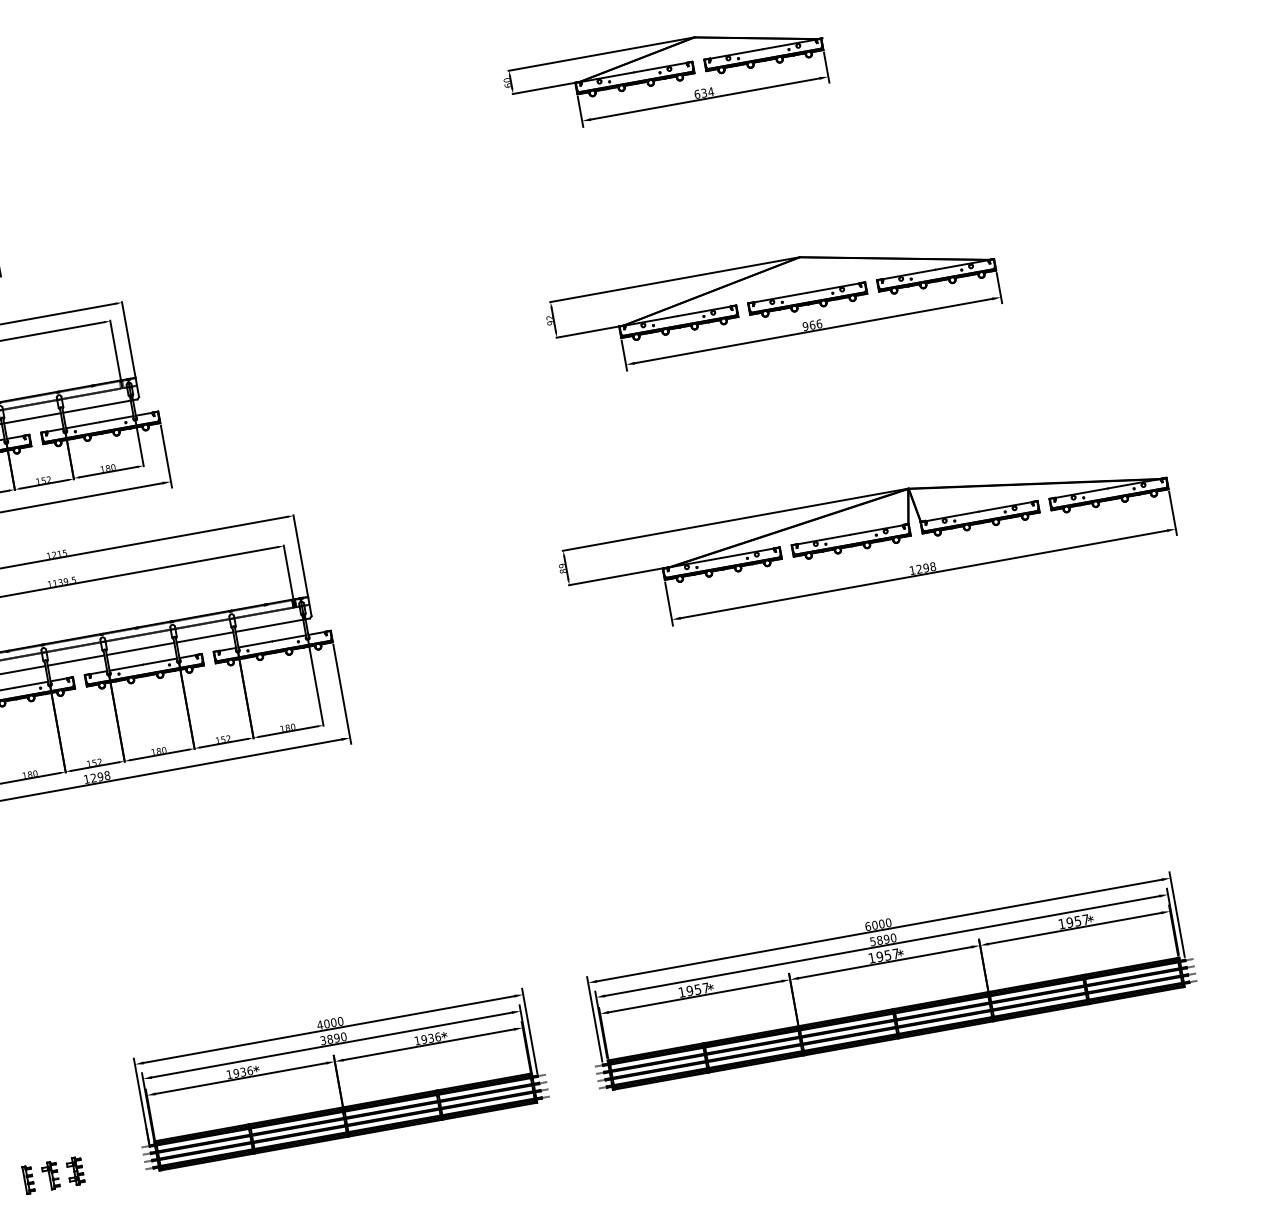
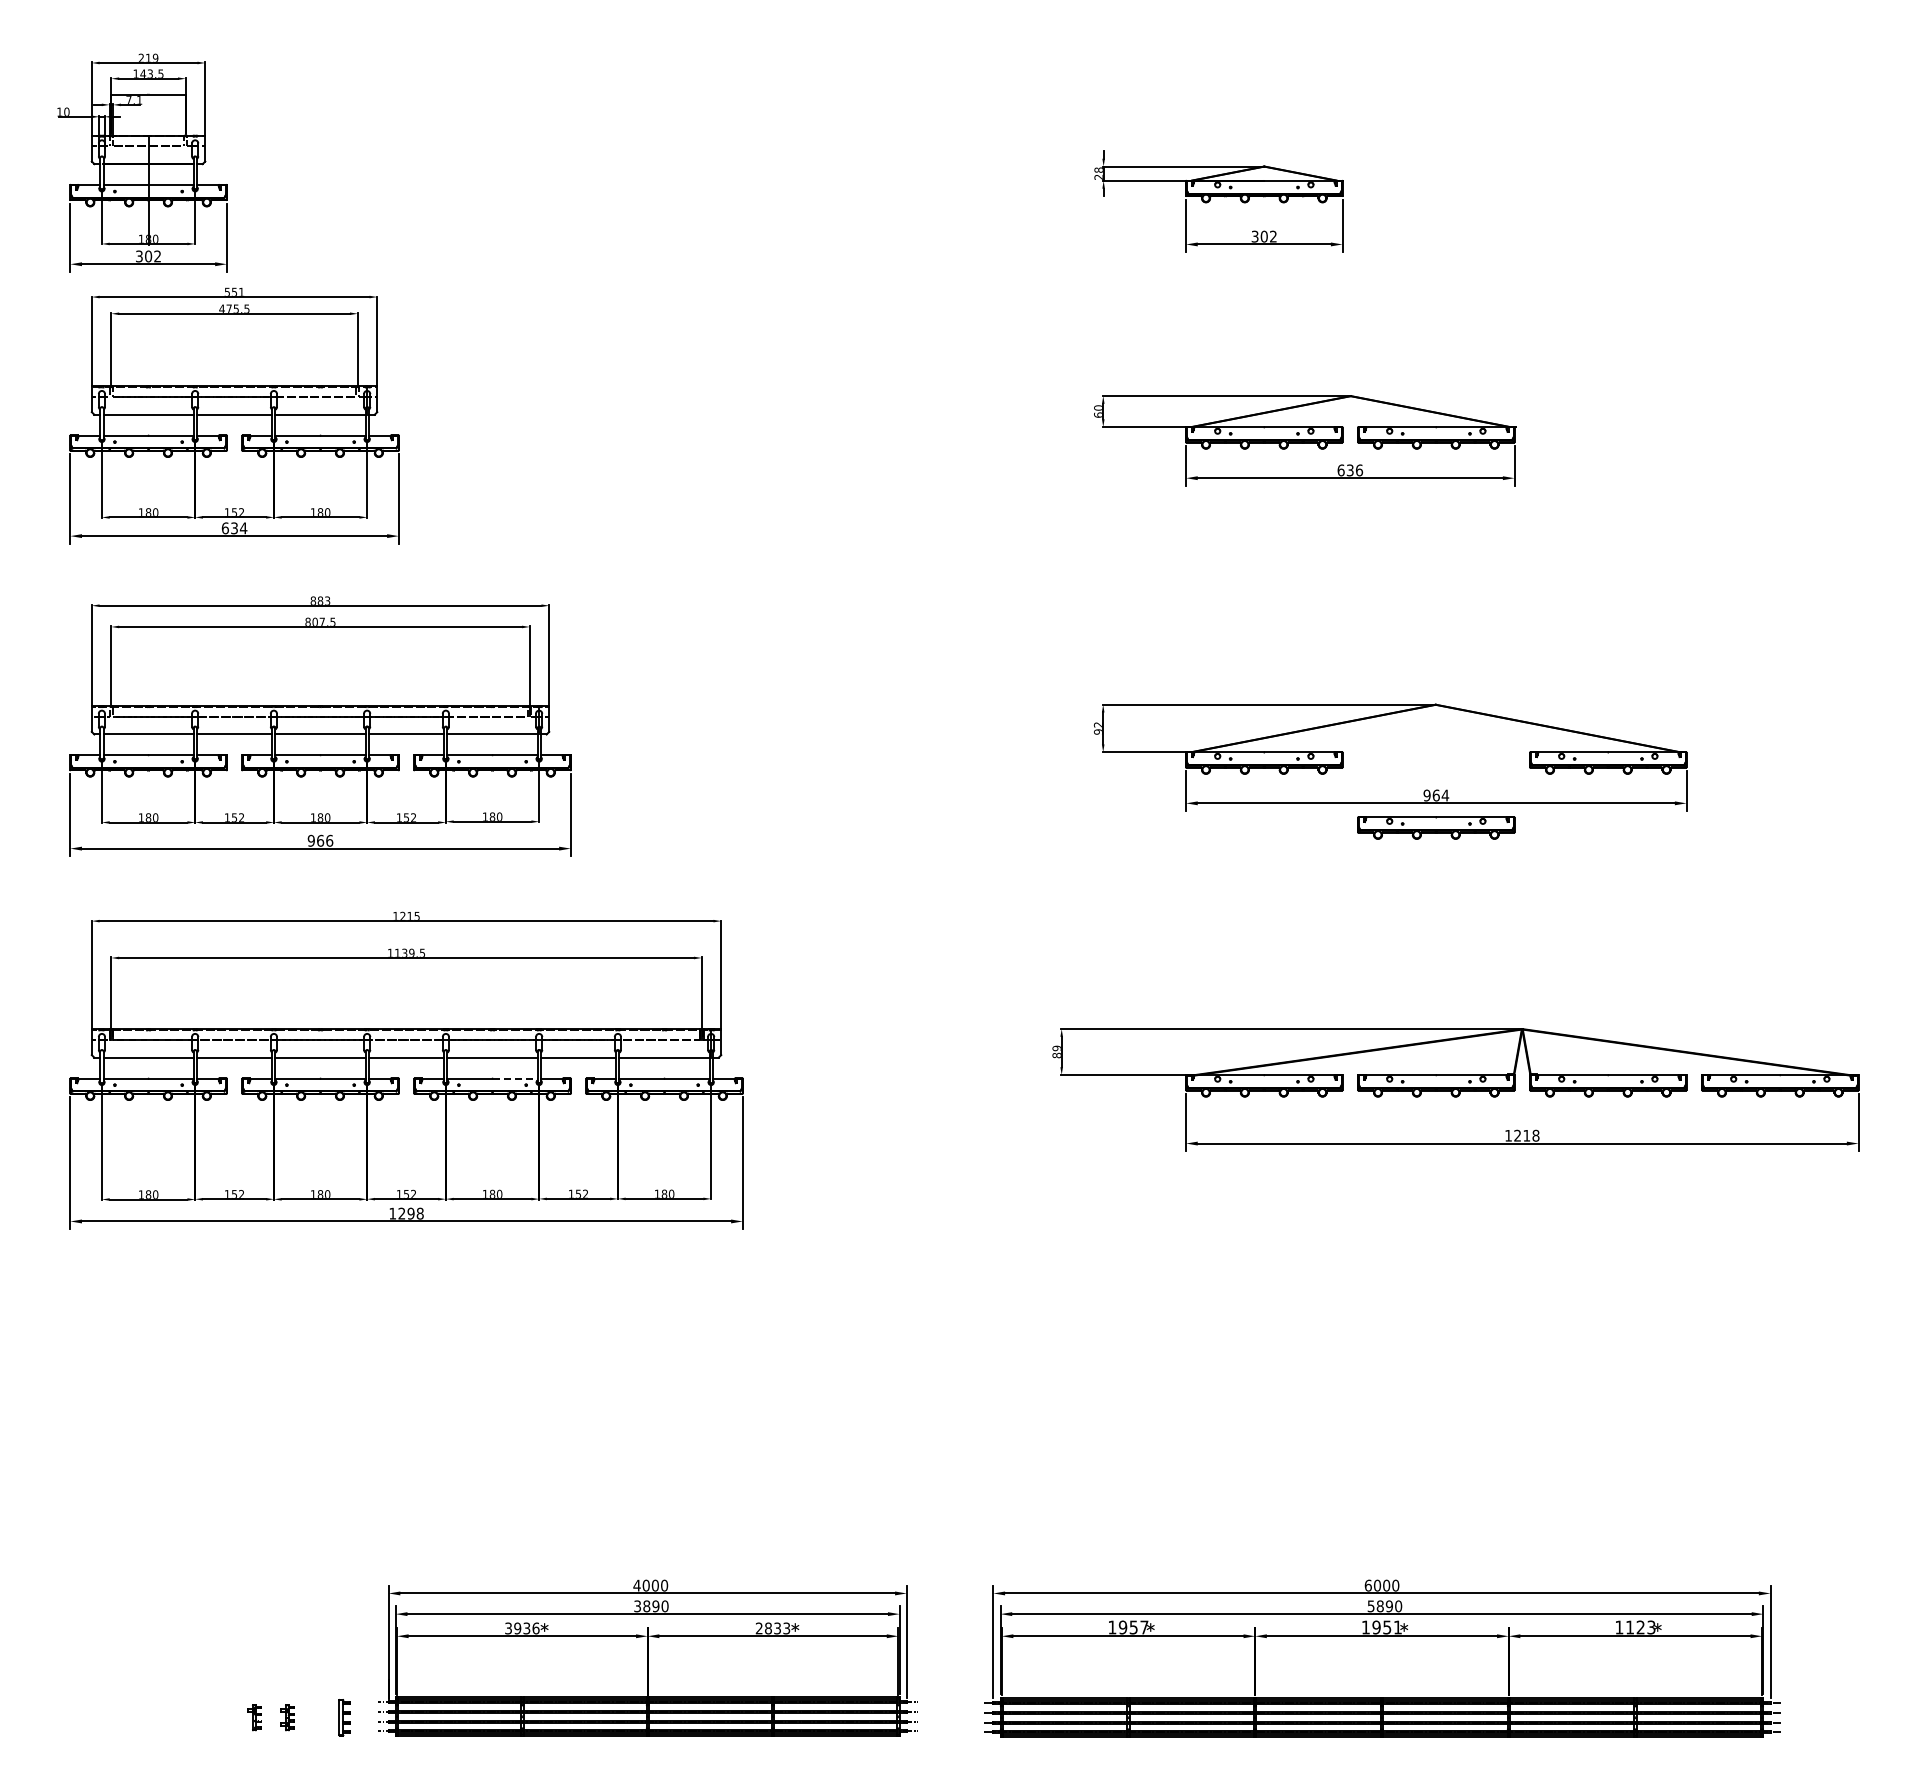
text: (710, 92) -> (1358, 470), 634 -> 636
part: (808, 300) -> (1436, 827), moved
text: (818, 324) -> (1444, 795), 966 -> 964
text: (925, 567) -> (1526, 1135), 1298 -> 1218
line: (160, 661) -> (515, 1078), solid -> dashed
text: (1077, 921) -> (1640, 1627), 1957 -> 1123
text: (895, 953) -> (1397, 1627), 1957 -> 1951
text: (427, 1039) -> (772, 1628), 1936 -> 2833
text: (229, 1074) -> (508, 1628), 1936 -> 3936
part: (75, 1171) -> (287, 1717), size x0.7
part: (51, 1175) -> (254, 1717), size x0.7
part: (28, 1179) -> (344, 1717), moved

